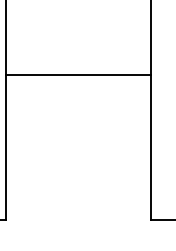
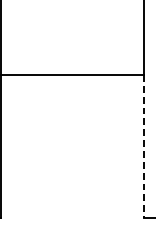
line: (151, 147) -> (144, 146), solid -> dashed

